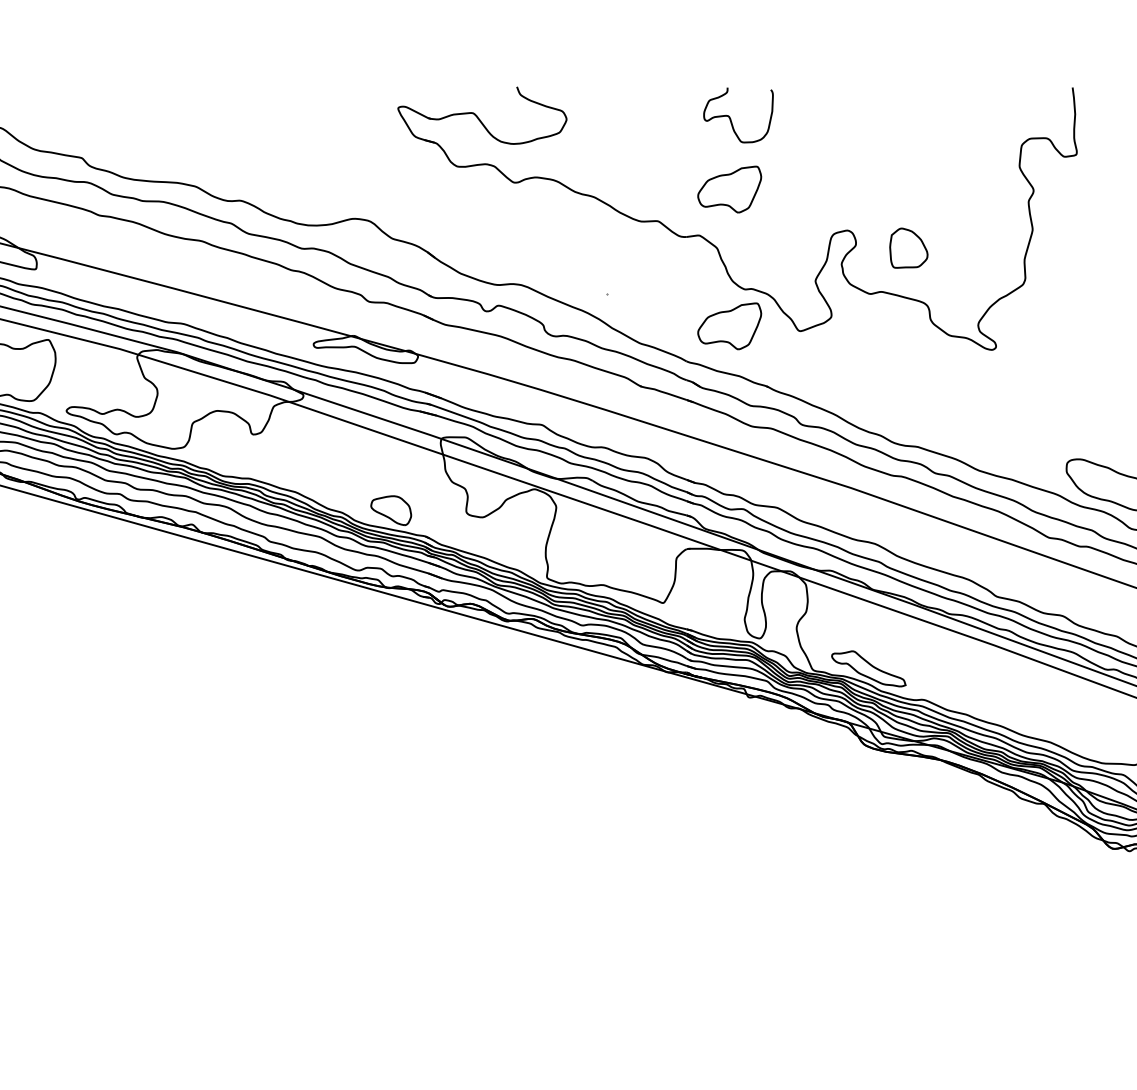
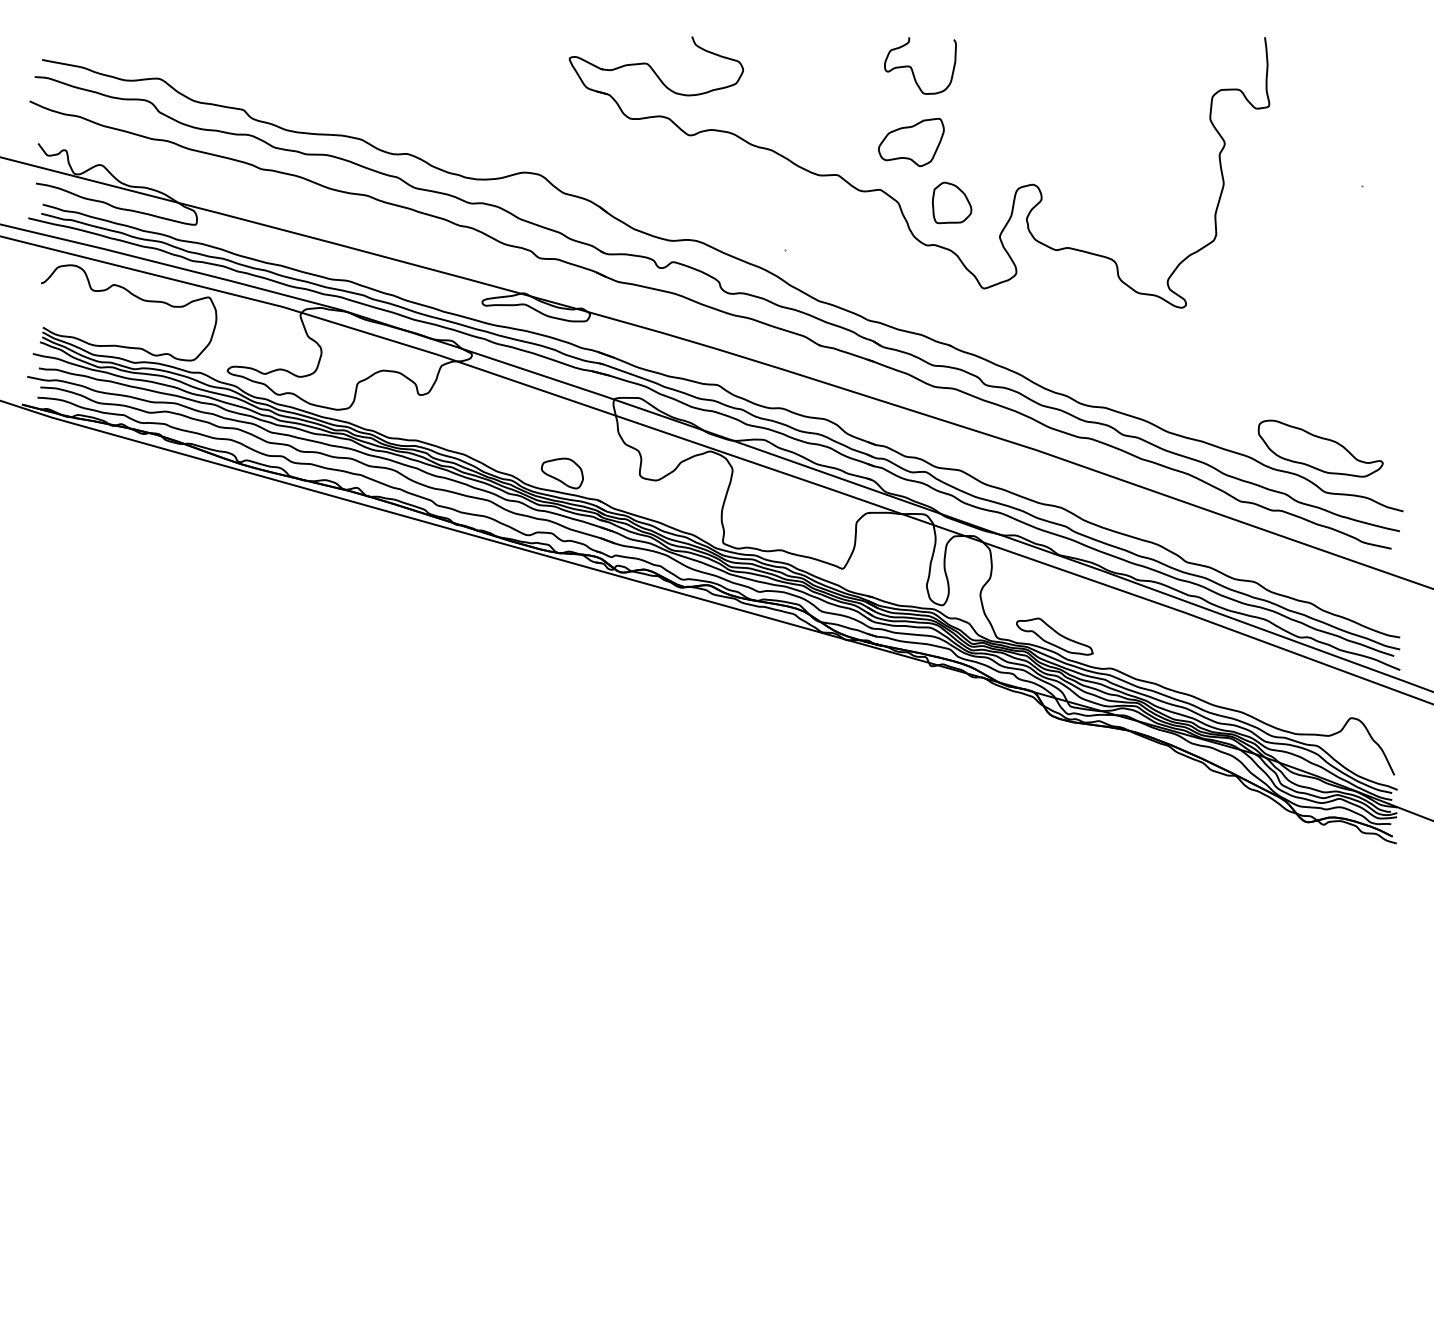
part: (909, 247) -> (952, 202), moved
part: (729, 326) -> (911, 283), removed

